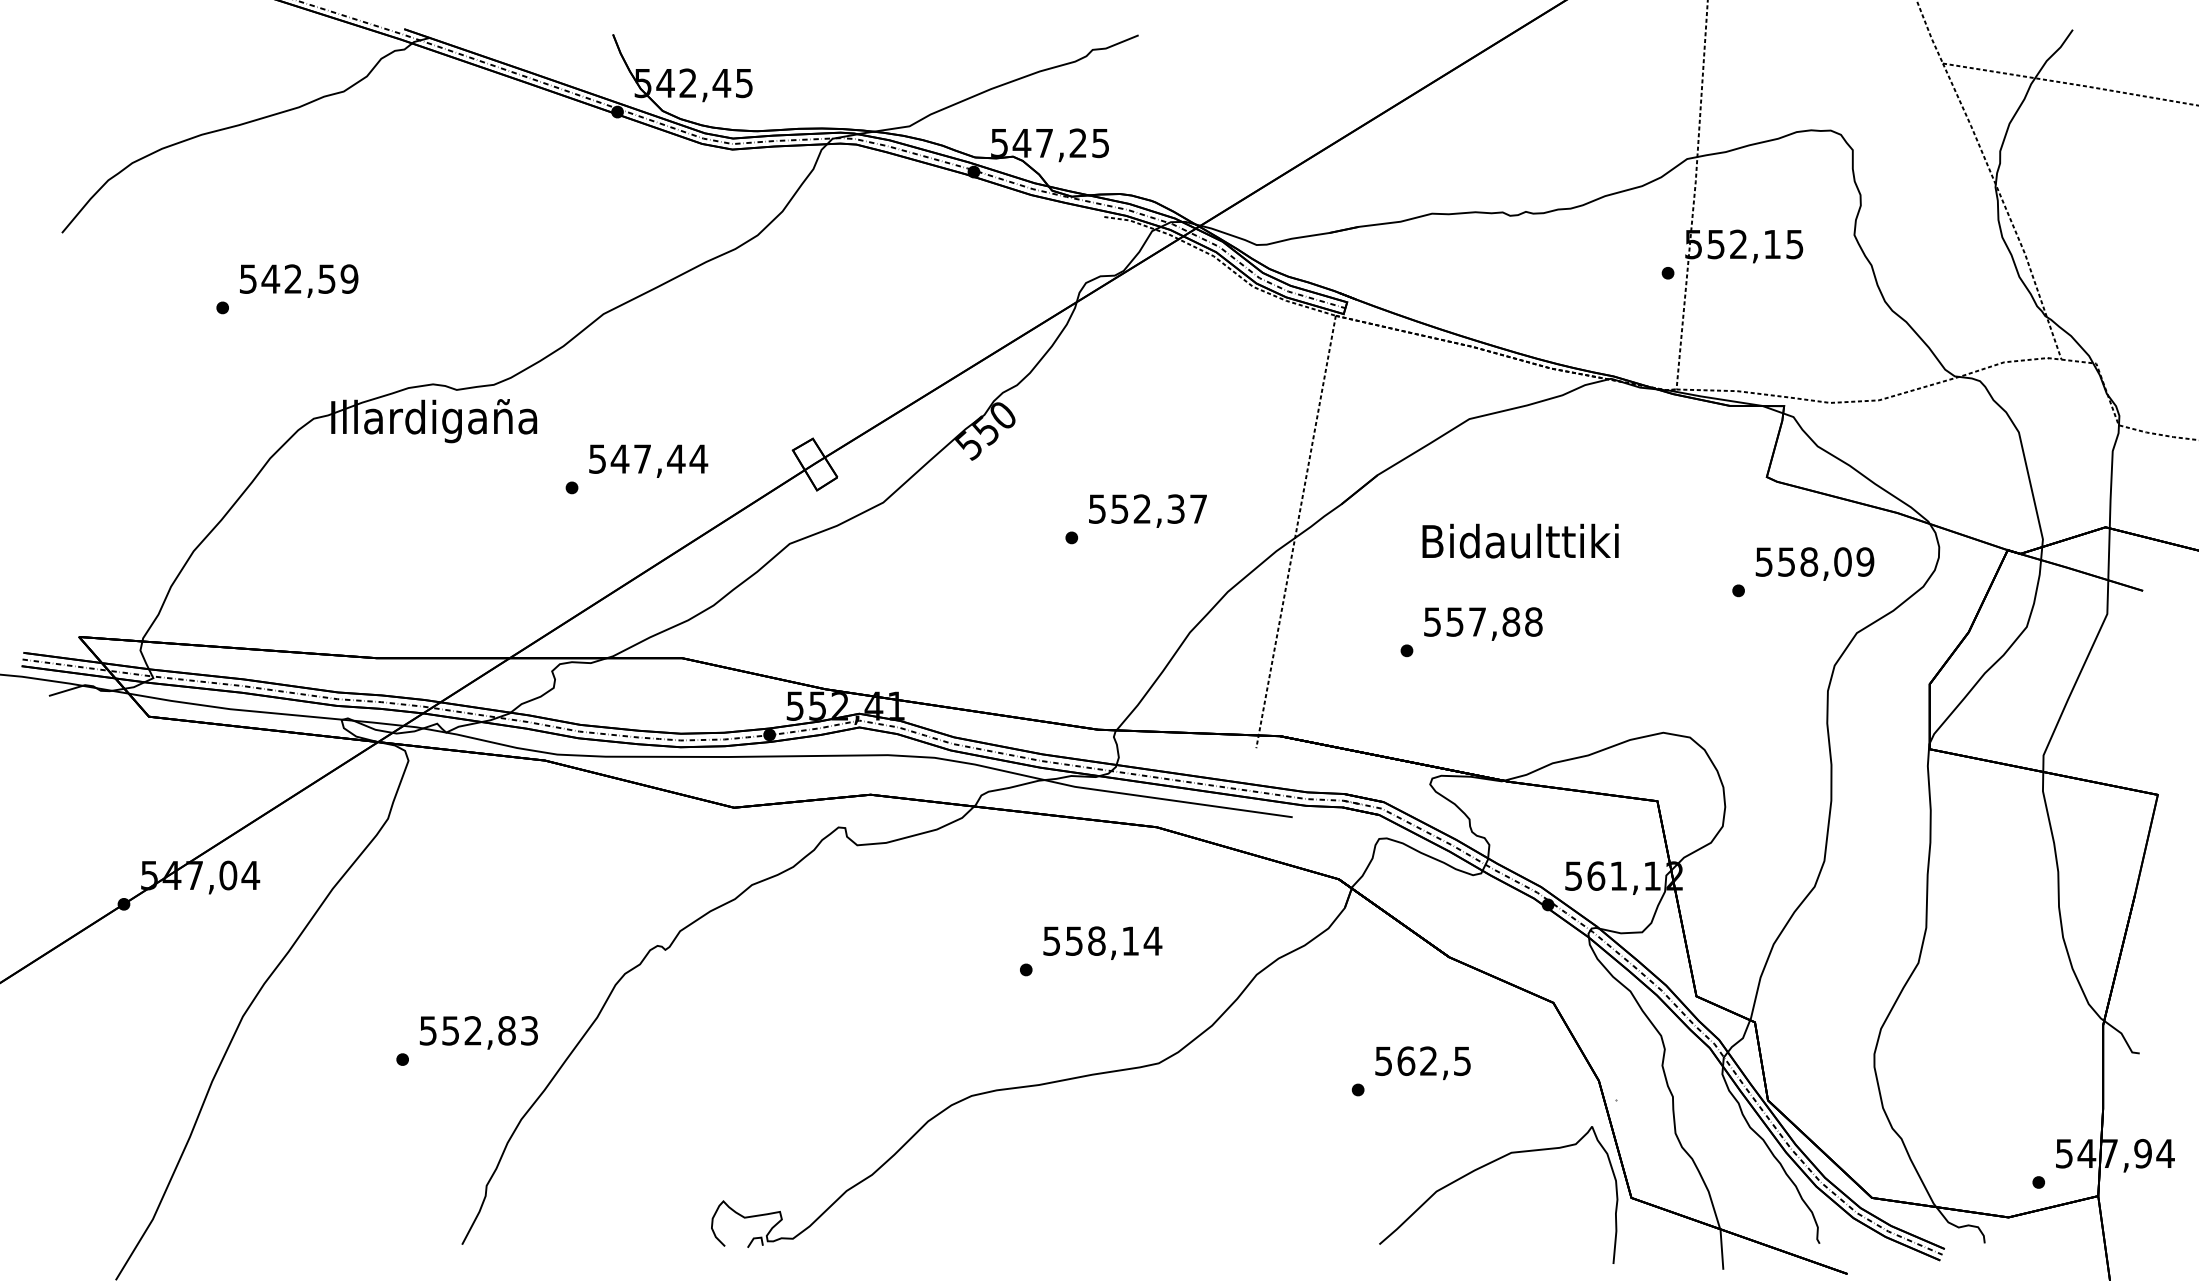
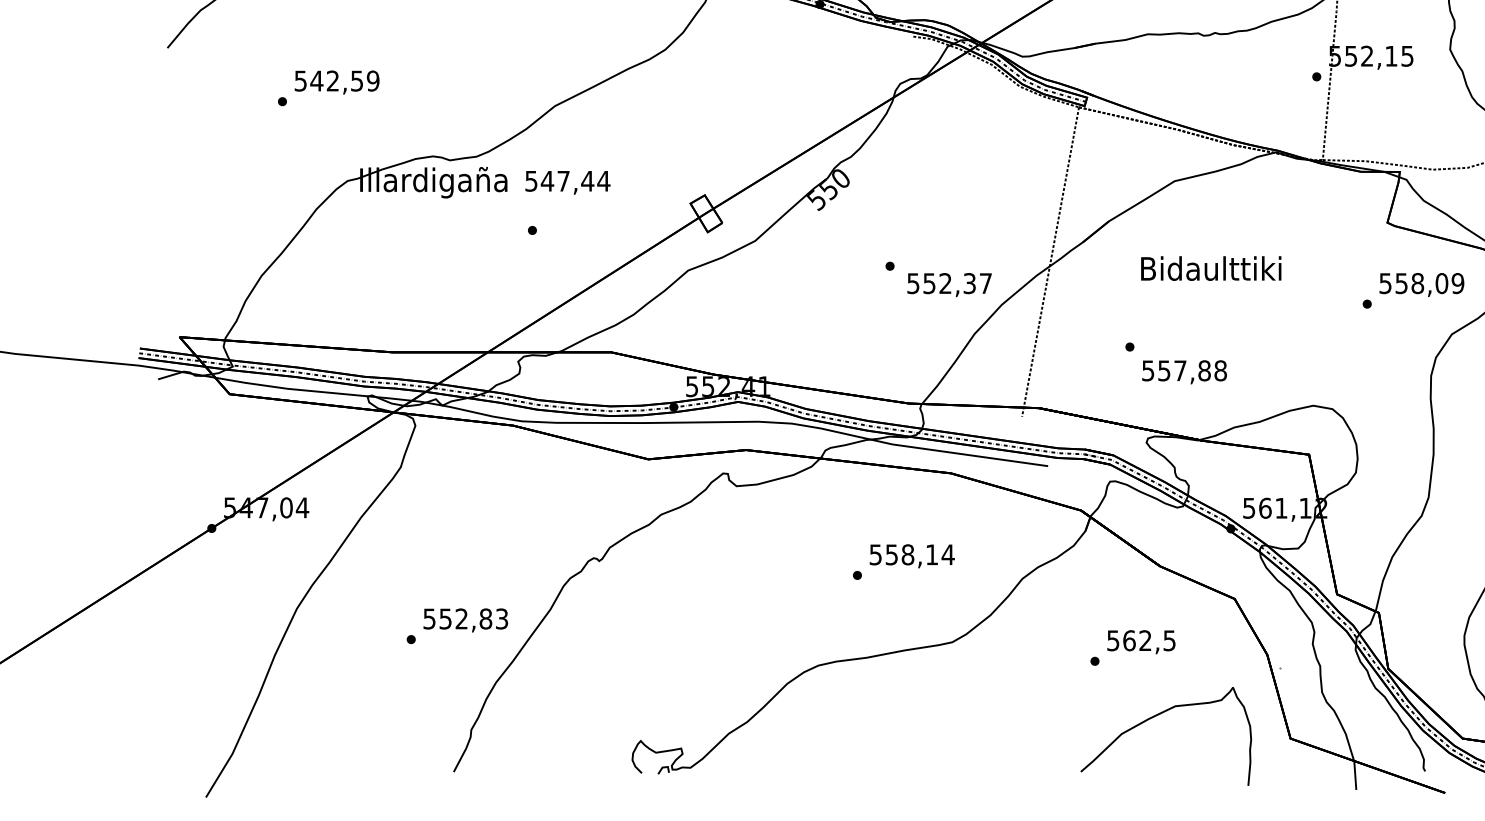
text: (648, 460) -> (567, 182), moved
text: (1147, 510) -> (949, 284), moved
text: (1483, 623) -> (1184, 371), moved
curve: (1485, 1166) -> (1156, 716), moved

